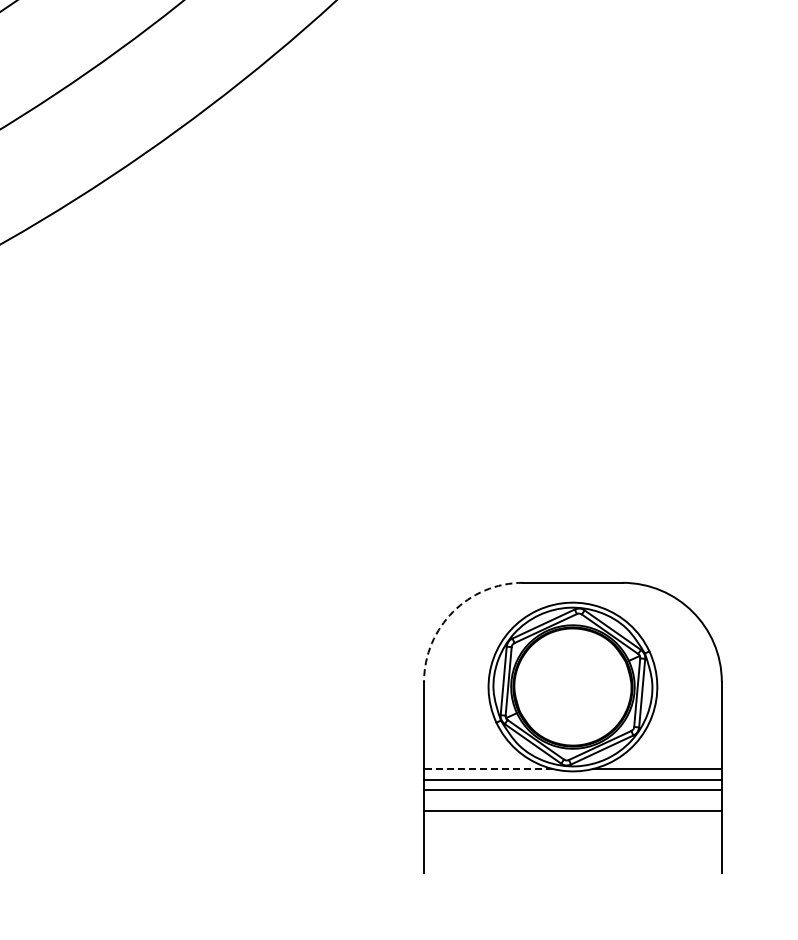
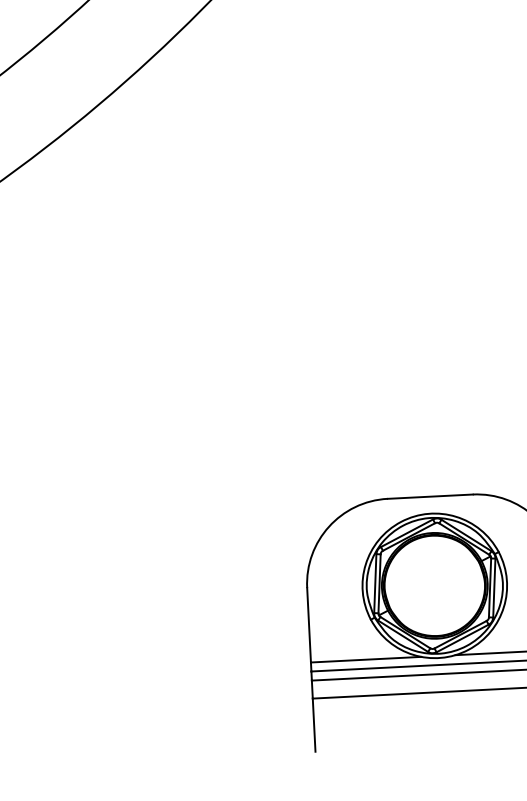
arc: (453, 611) -> (329, 526), dashed -> solid
line: (487, 769) -> (365, 660), dashed -> solid

